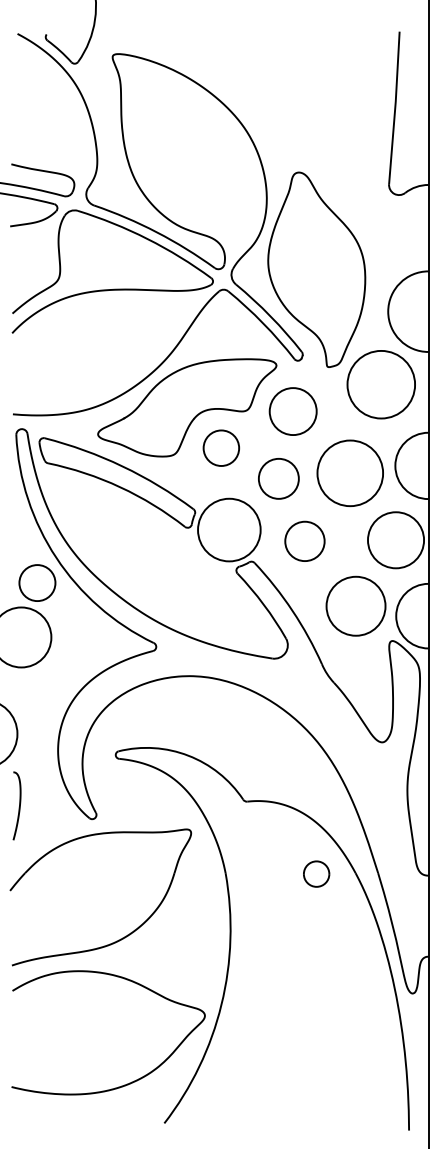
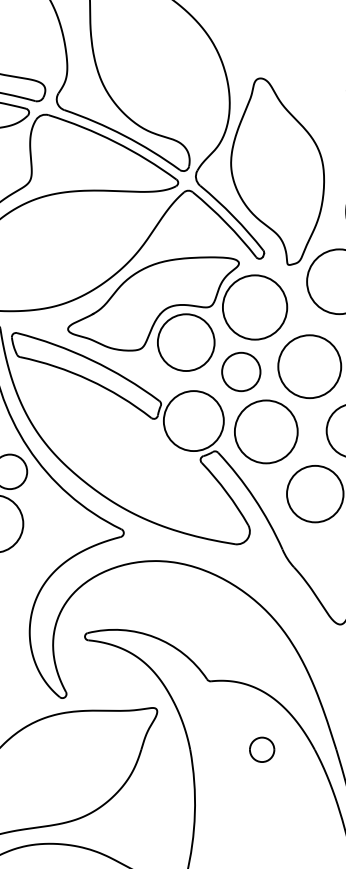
circle: (292, 411) -> (254, 307), size x1.43
circle: (221, 447) -> (186, 341), size x1.67
circle: (304, 541) -> (265, 432), size x1.67
part: (316, 873) -> (262, 749), moved

